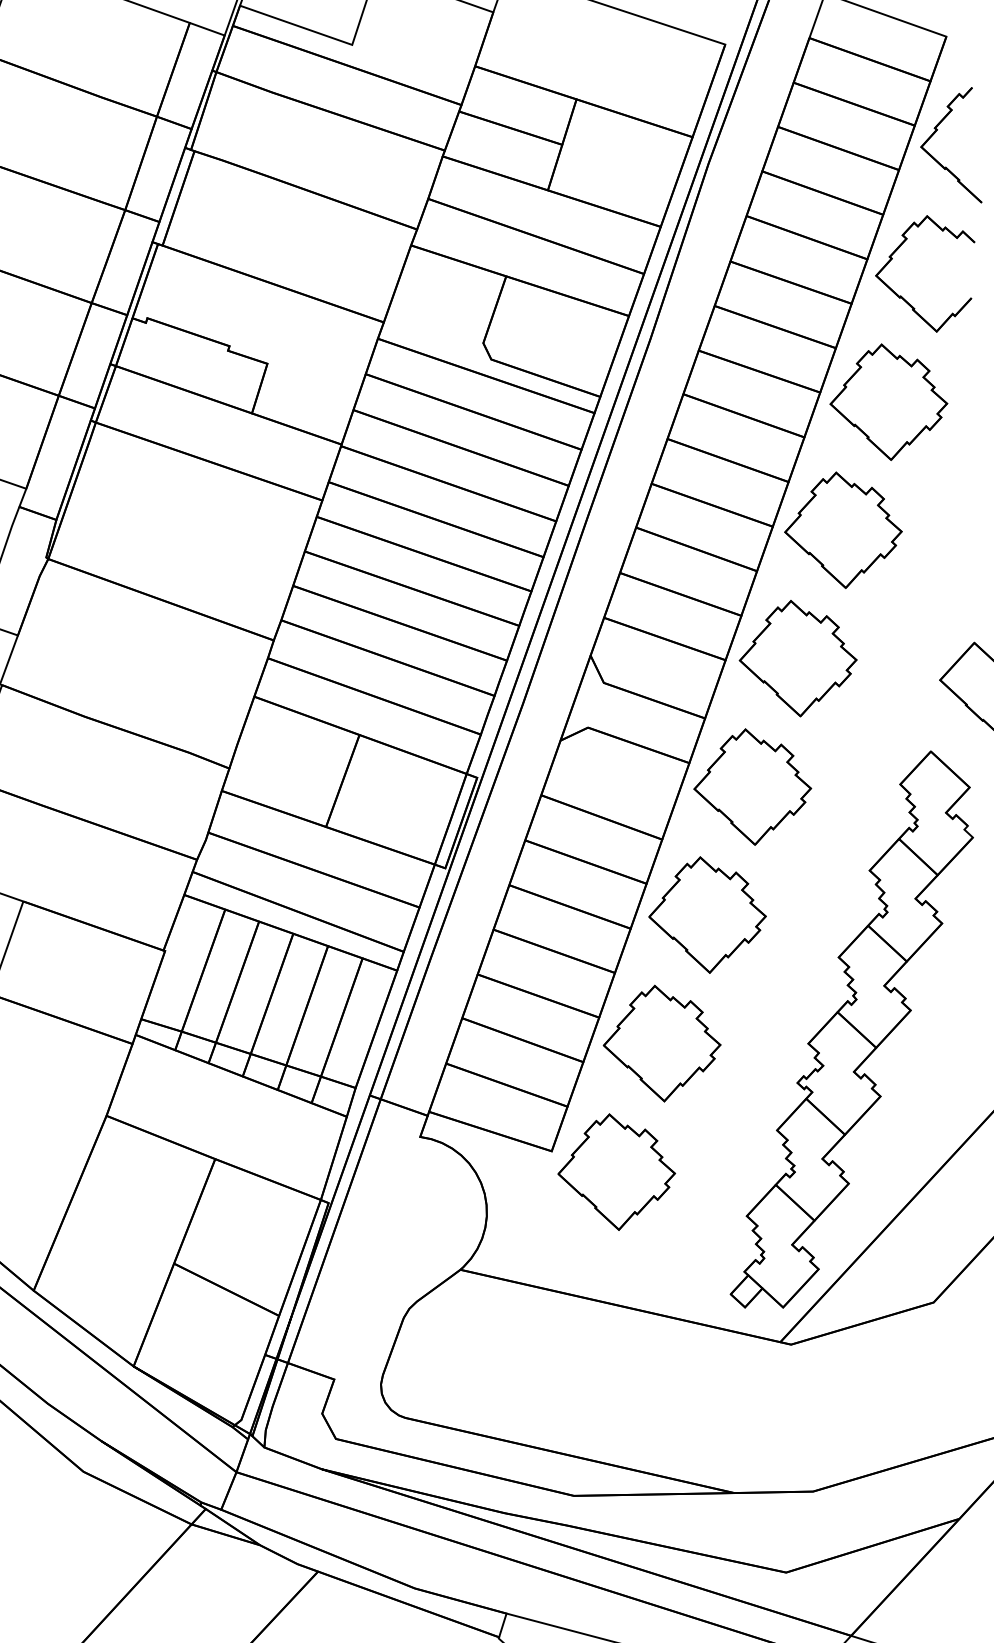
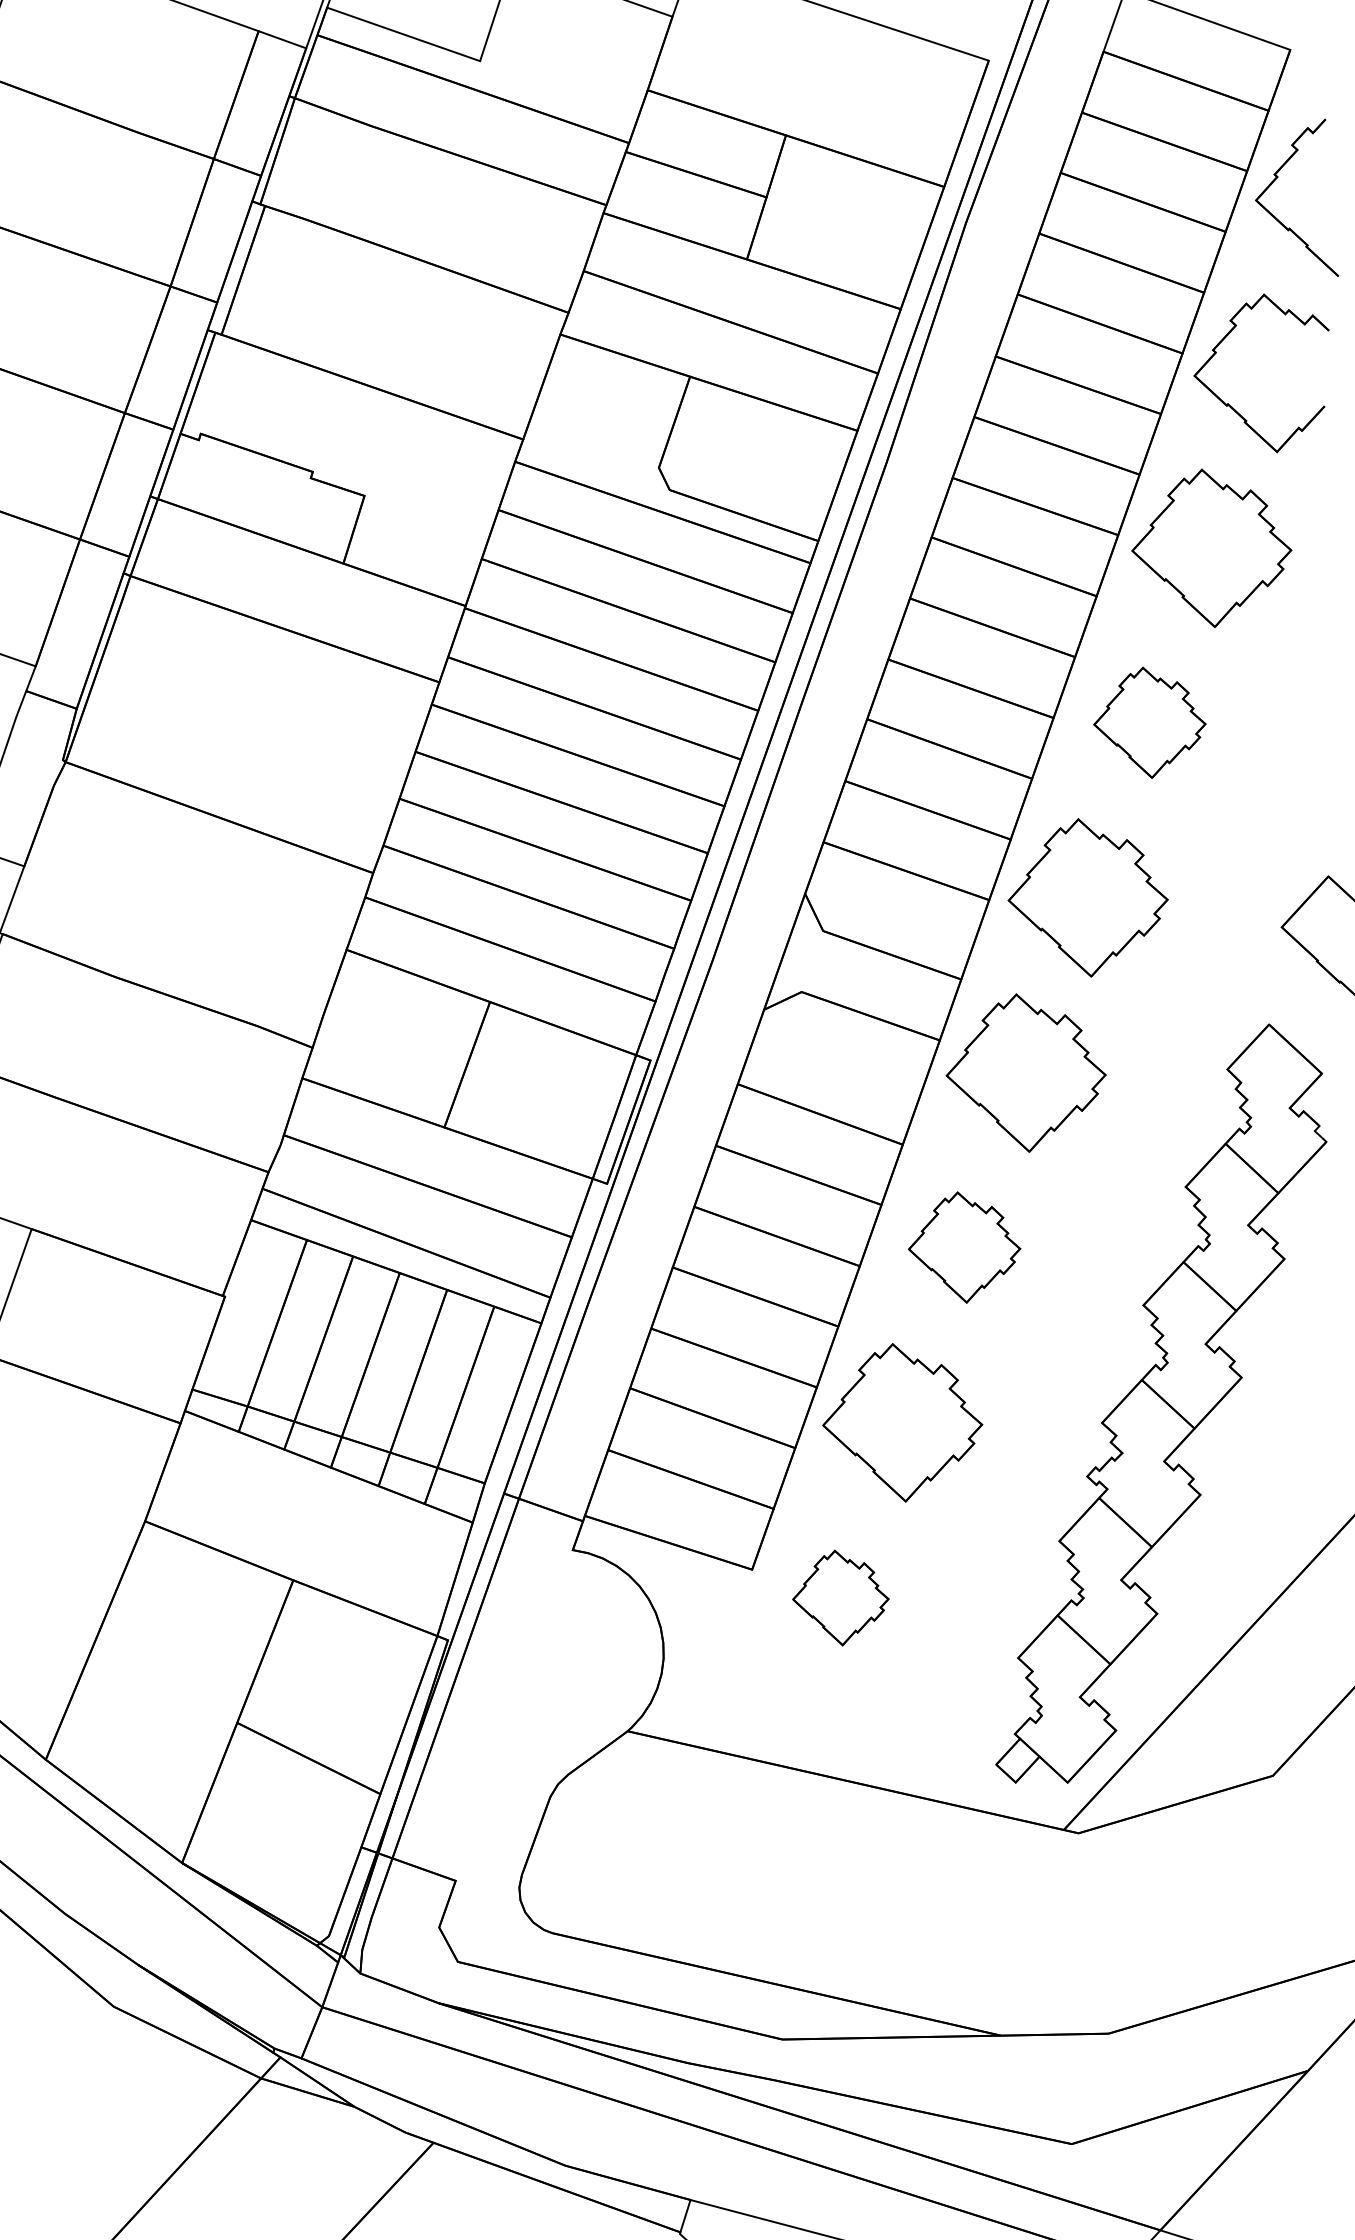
part: (843, 529) -> (1149, 721), size x0.7
part: (707, 914) -> (964, 1246), size x0.7
part: (616, 1171) -> (840, 1597), size x0.6

